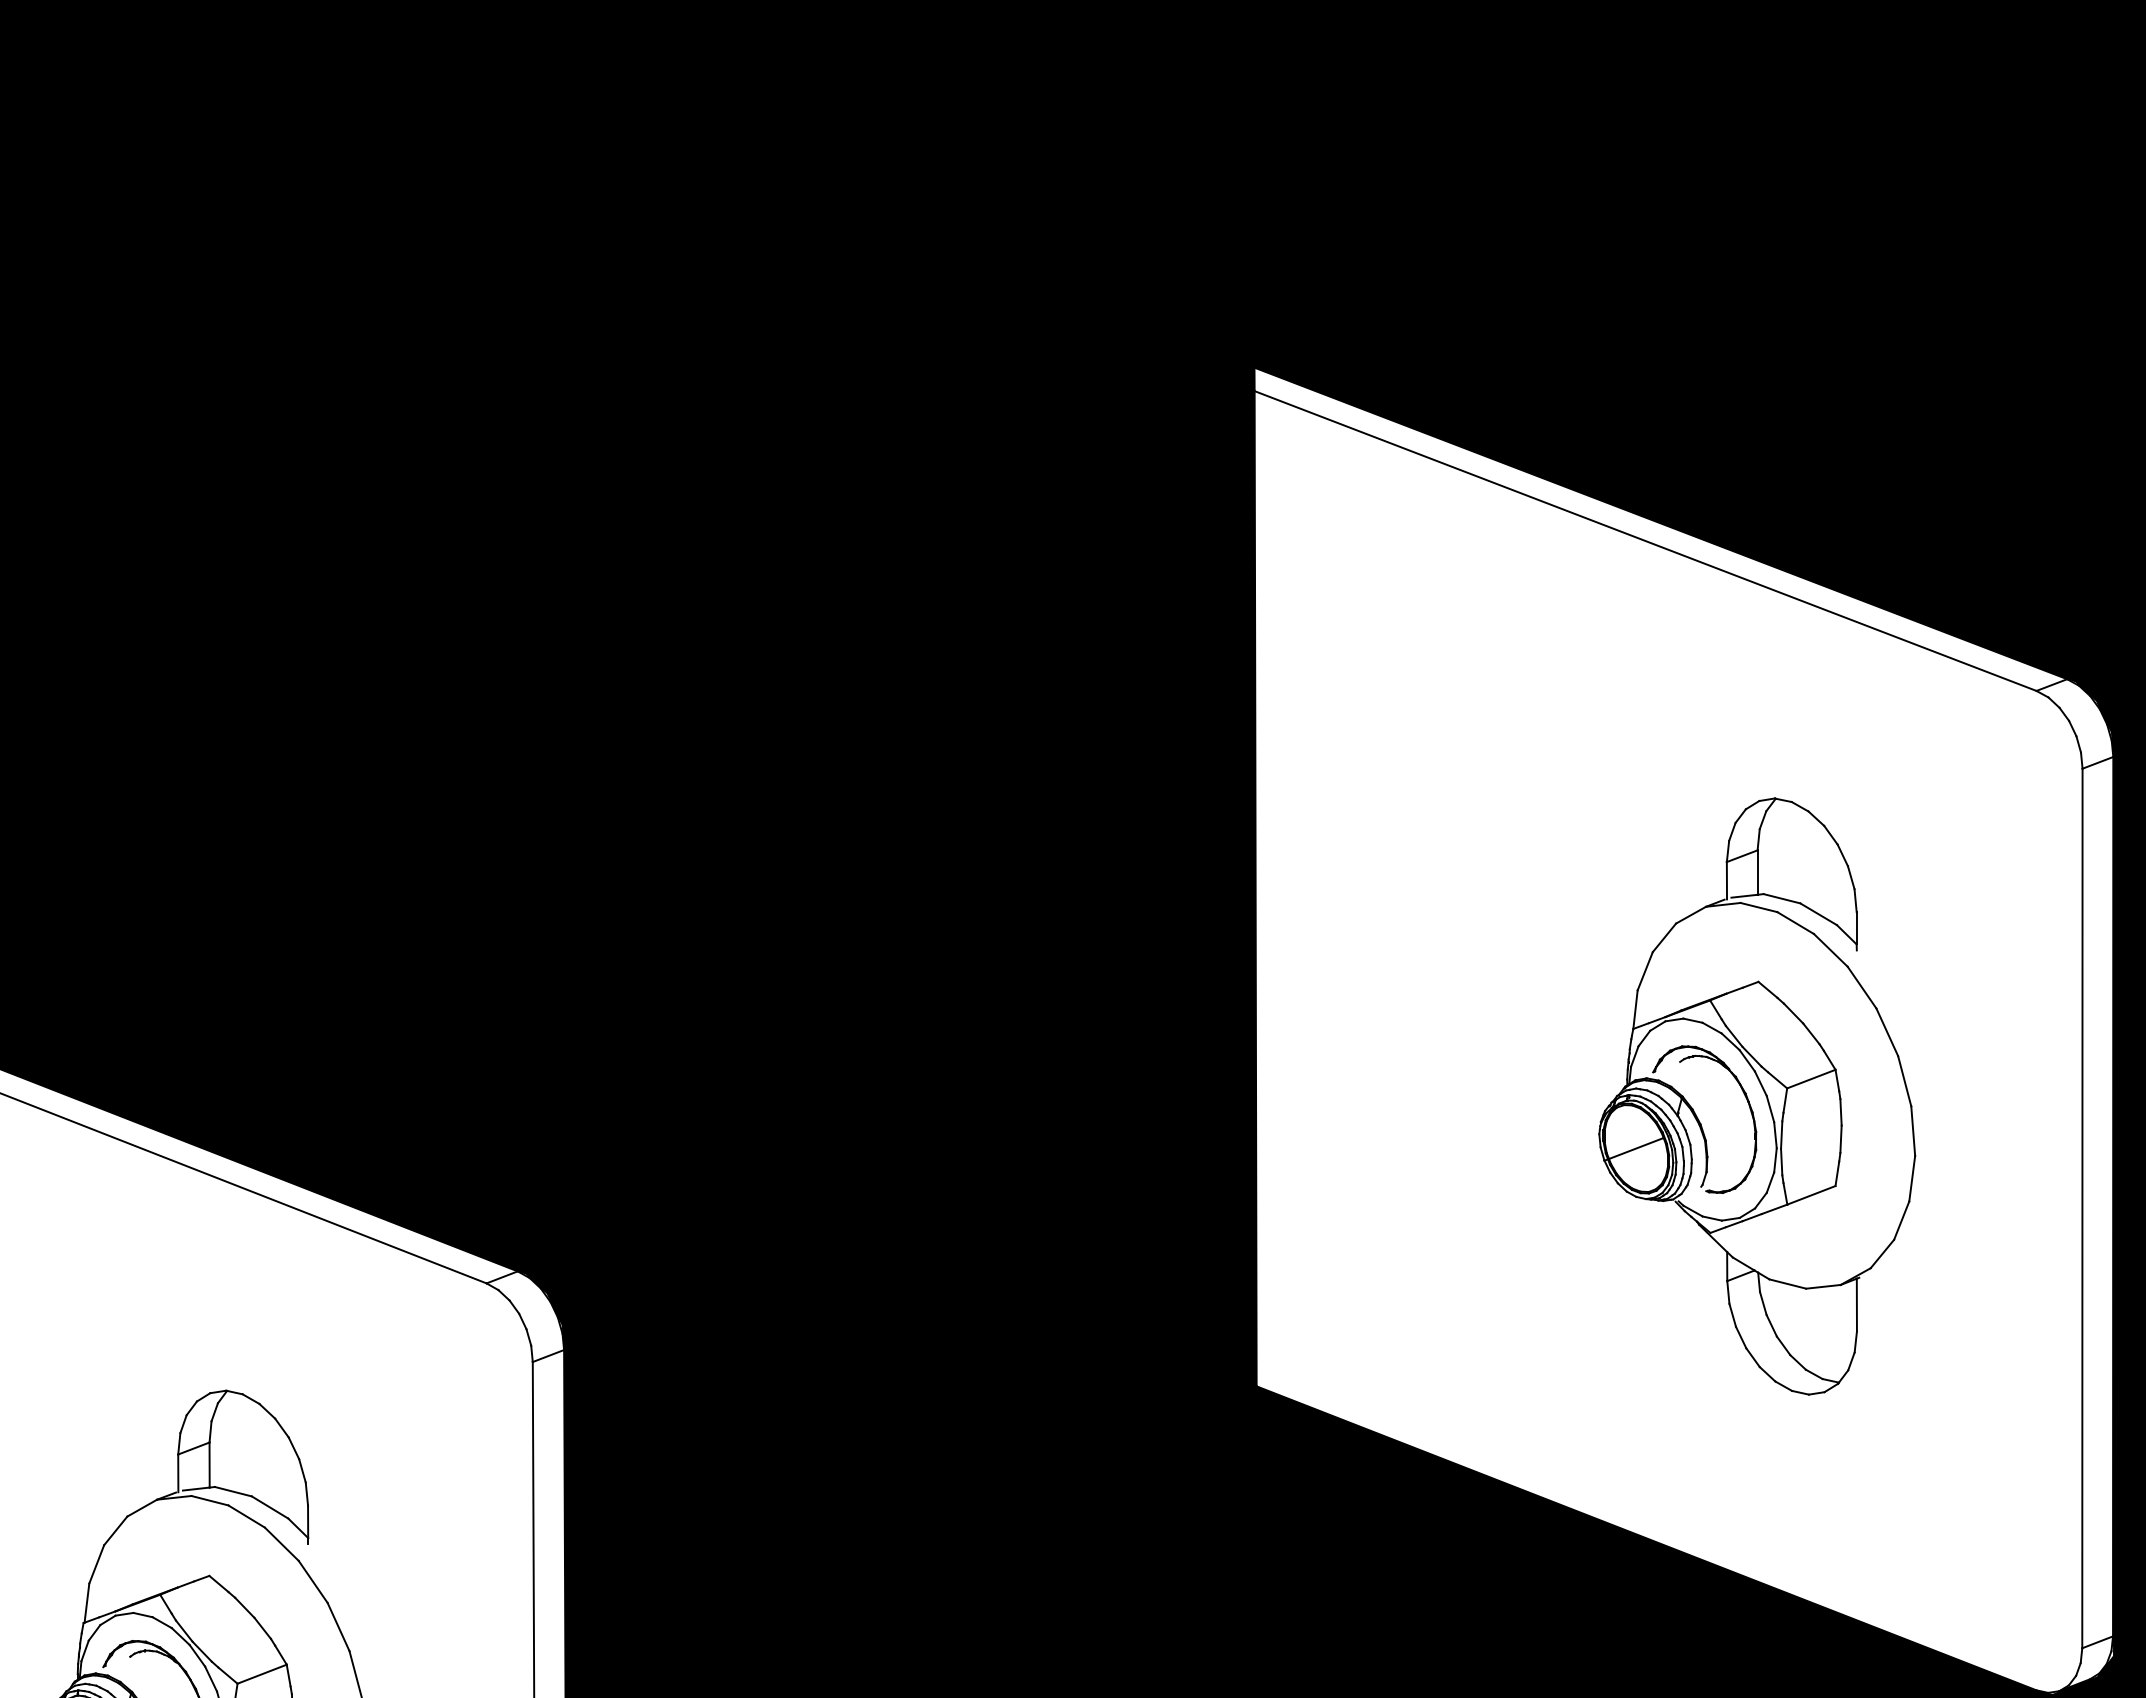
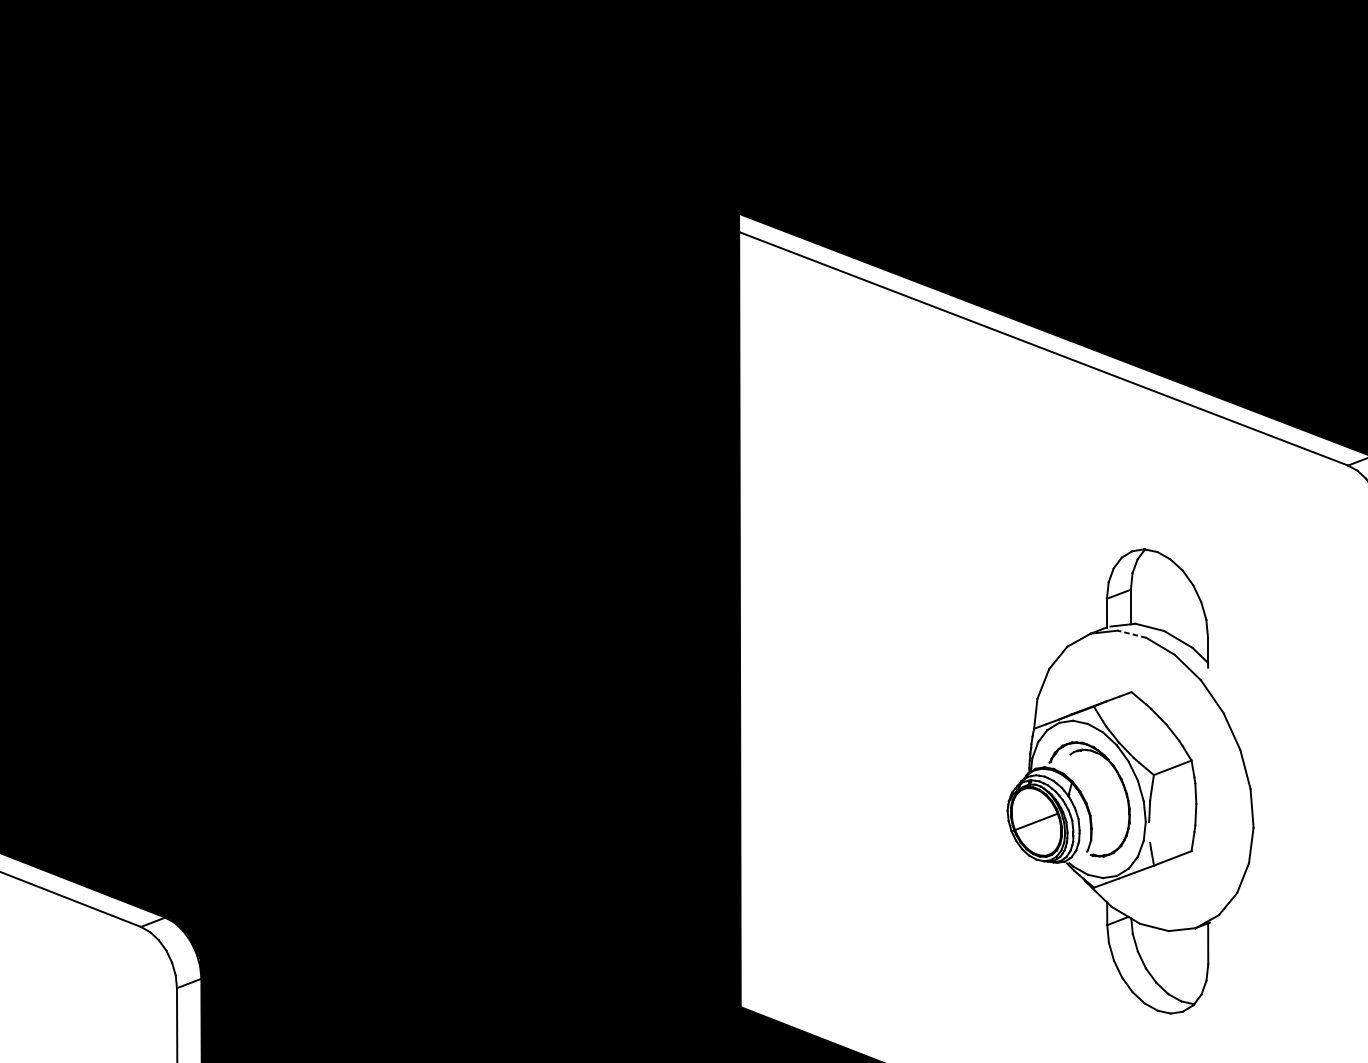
line: (1758, 907) -> (1131, 634), solid -> dashed
line: (1781, 1161) -> (1149, 832), removed

